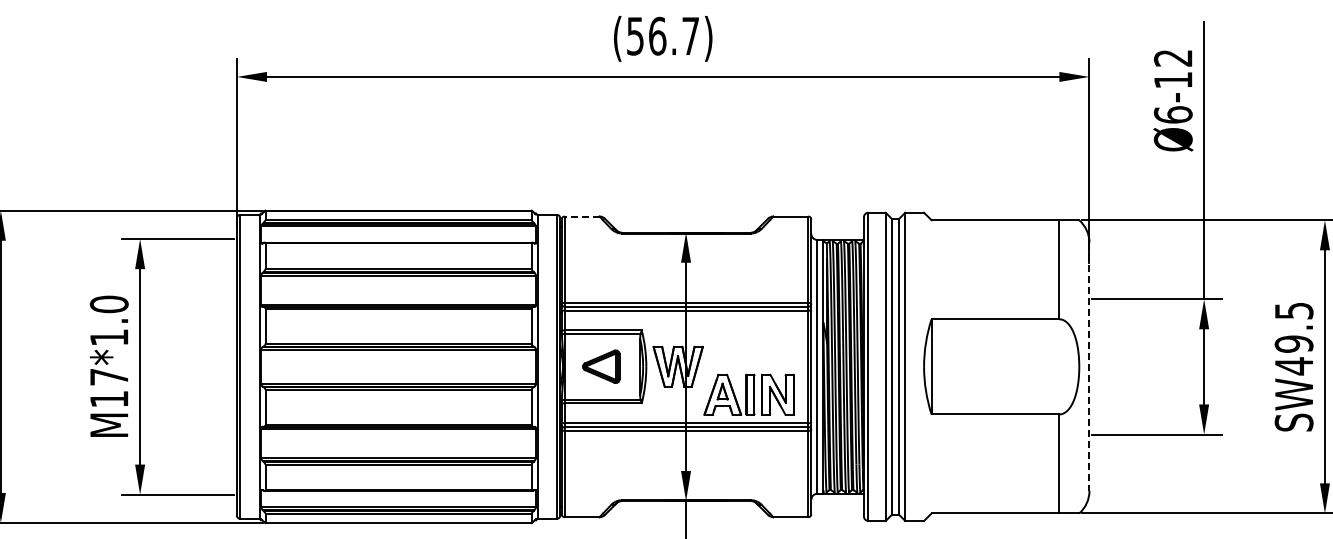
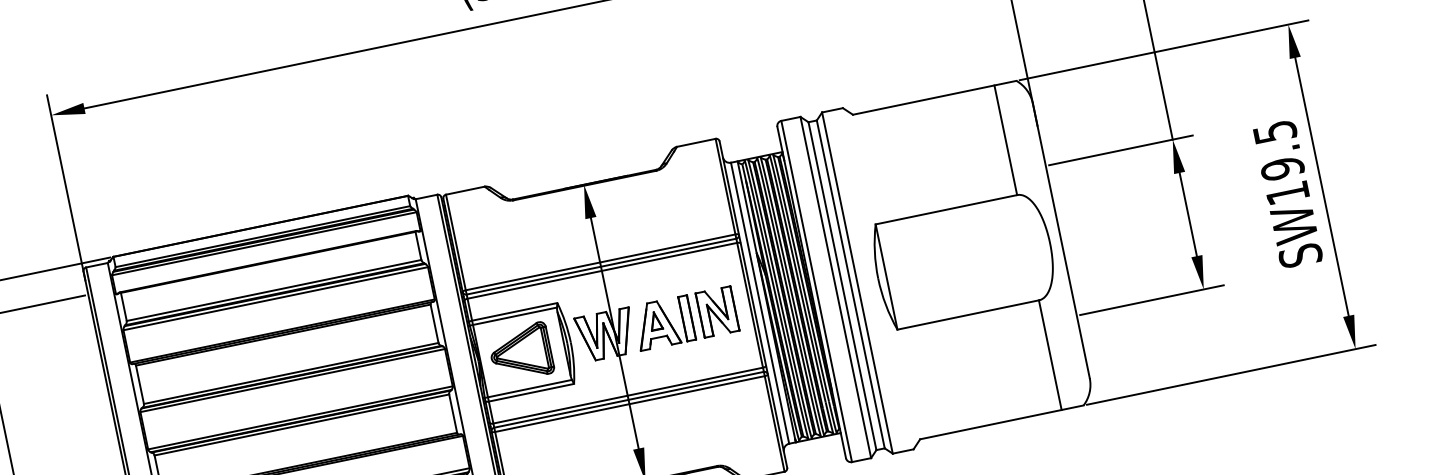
line: (582, 216) -> (465, 190), dashed -> solid
part: (601, 366) -> (521, 352), size x1.43
text: (1293, 366) -> (1287, 193), SW49.5 -> SW19.5
line: (1089, 367) -> (1061, 241), dashed -> solid
part: (748, 394) -> (684, 318), moved

